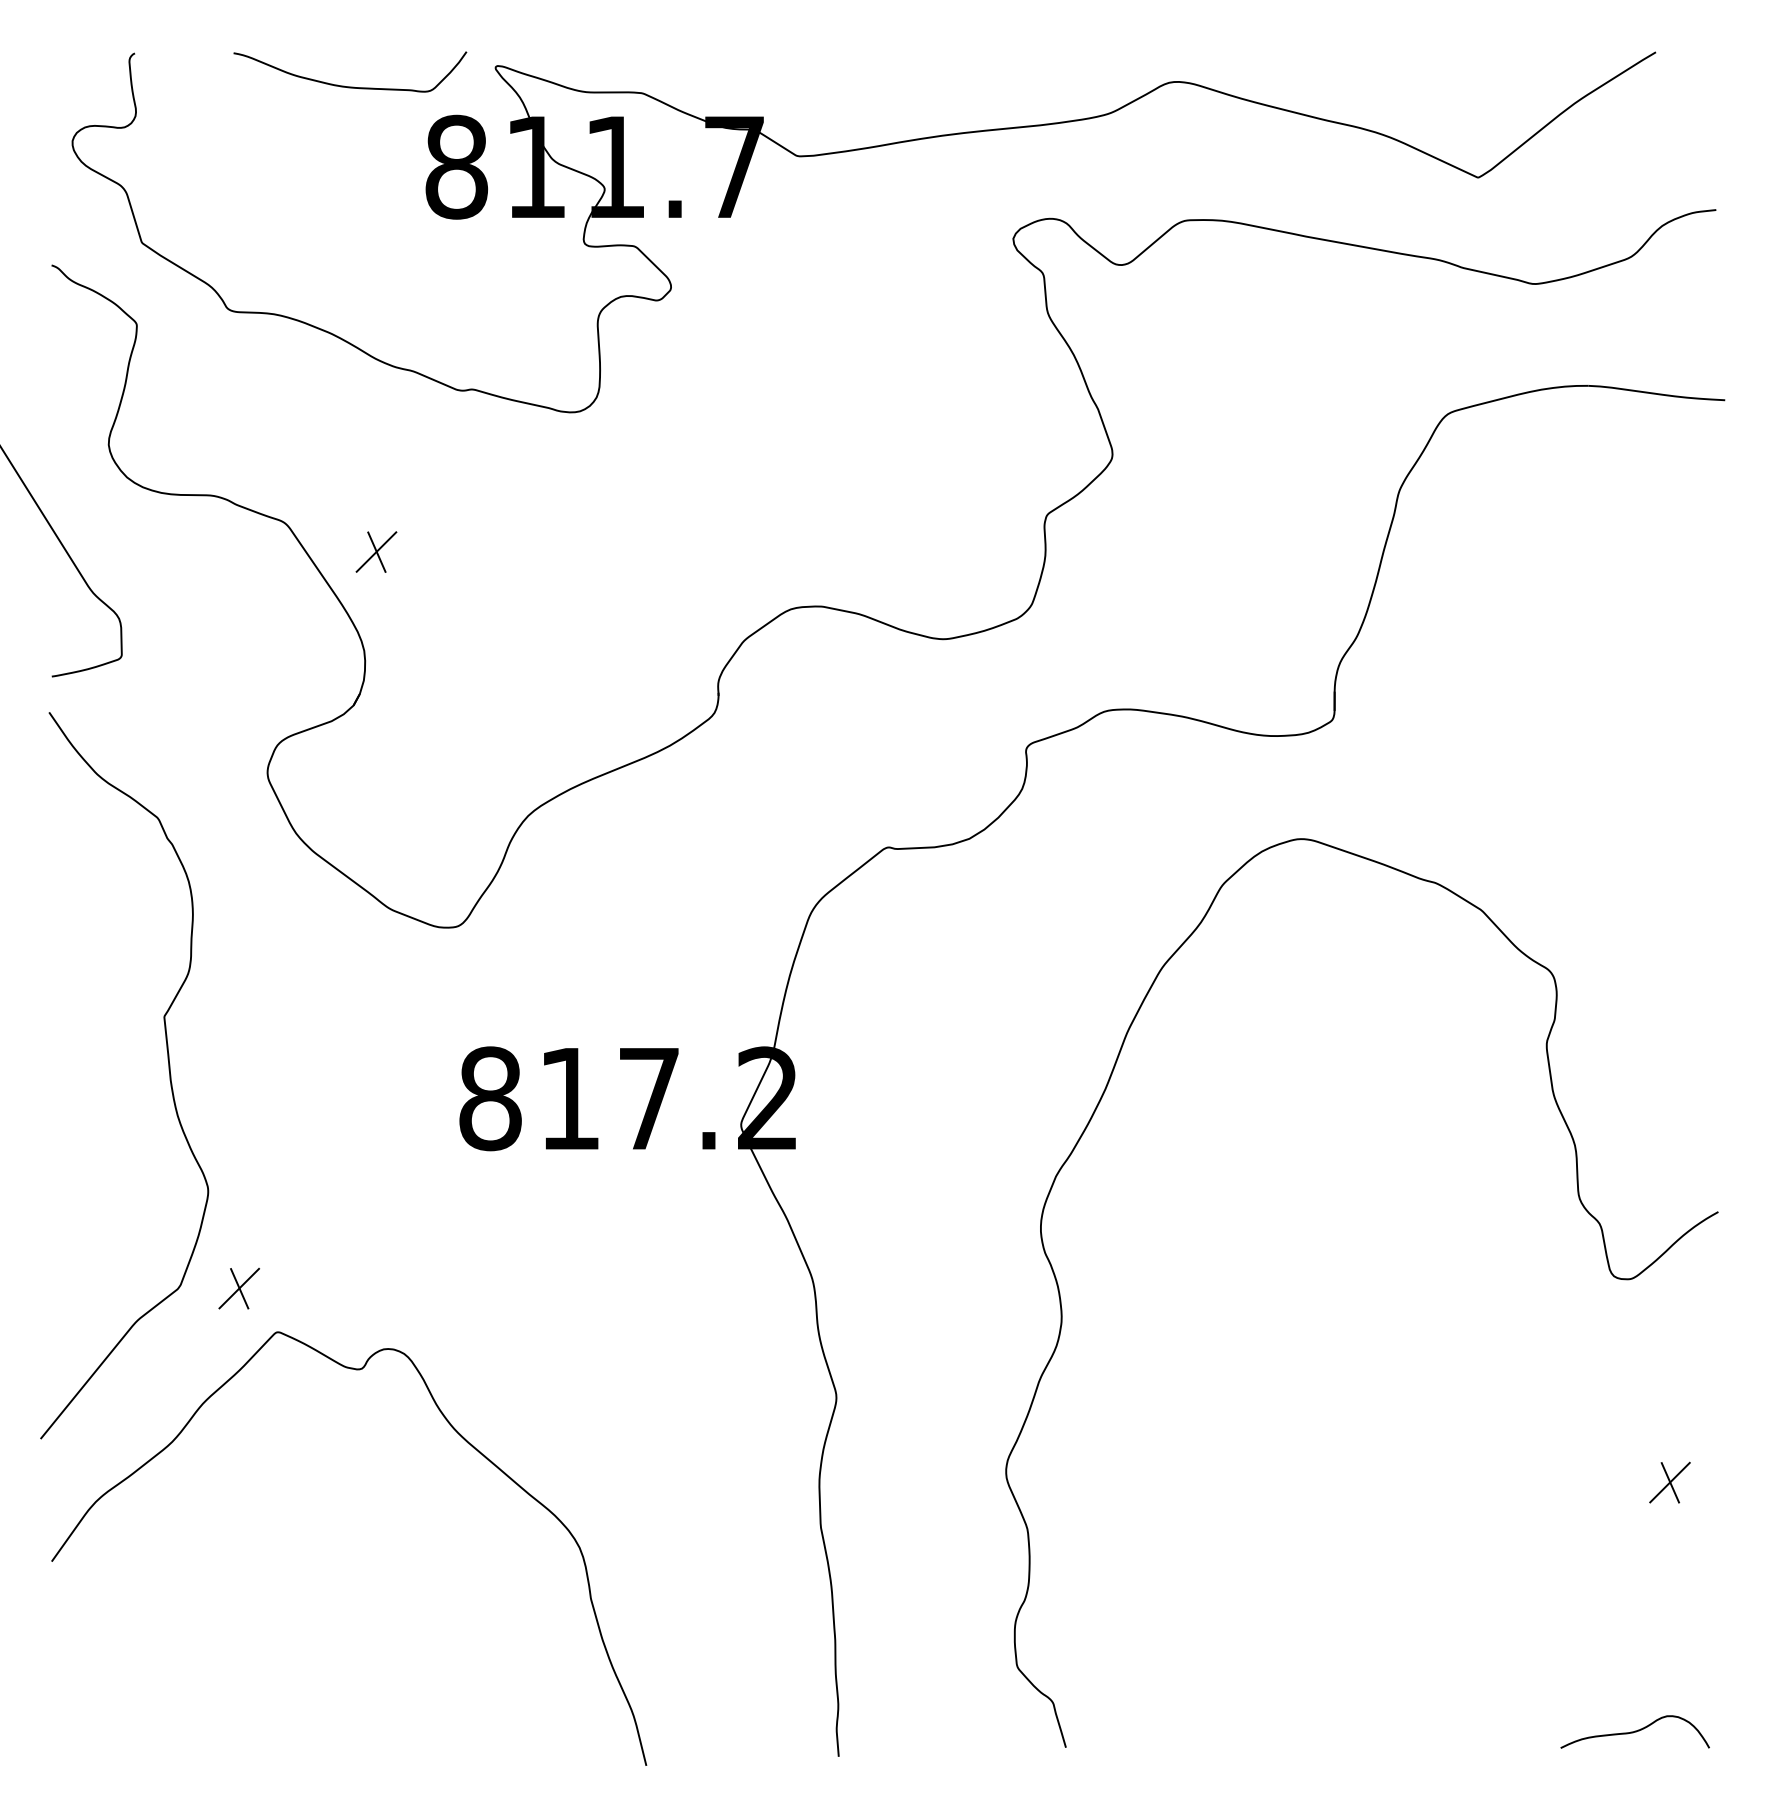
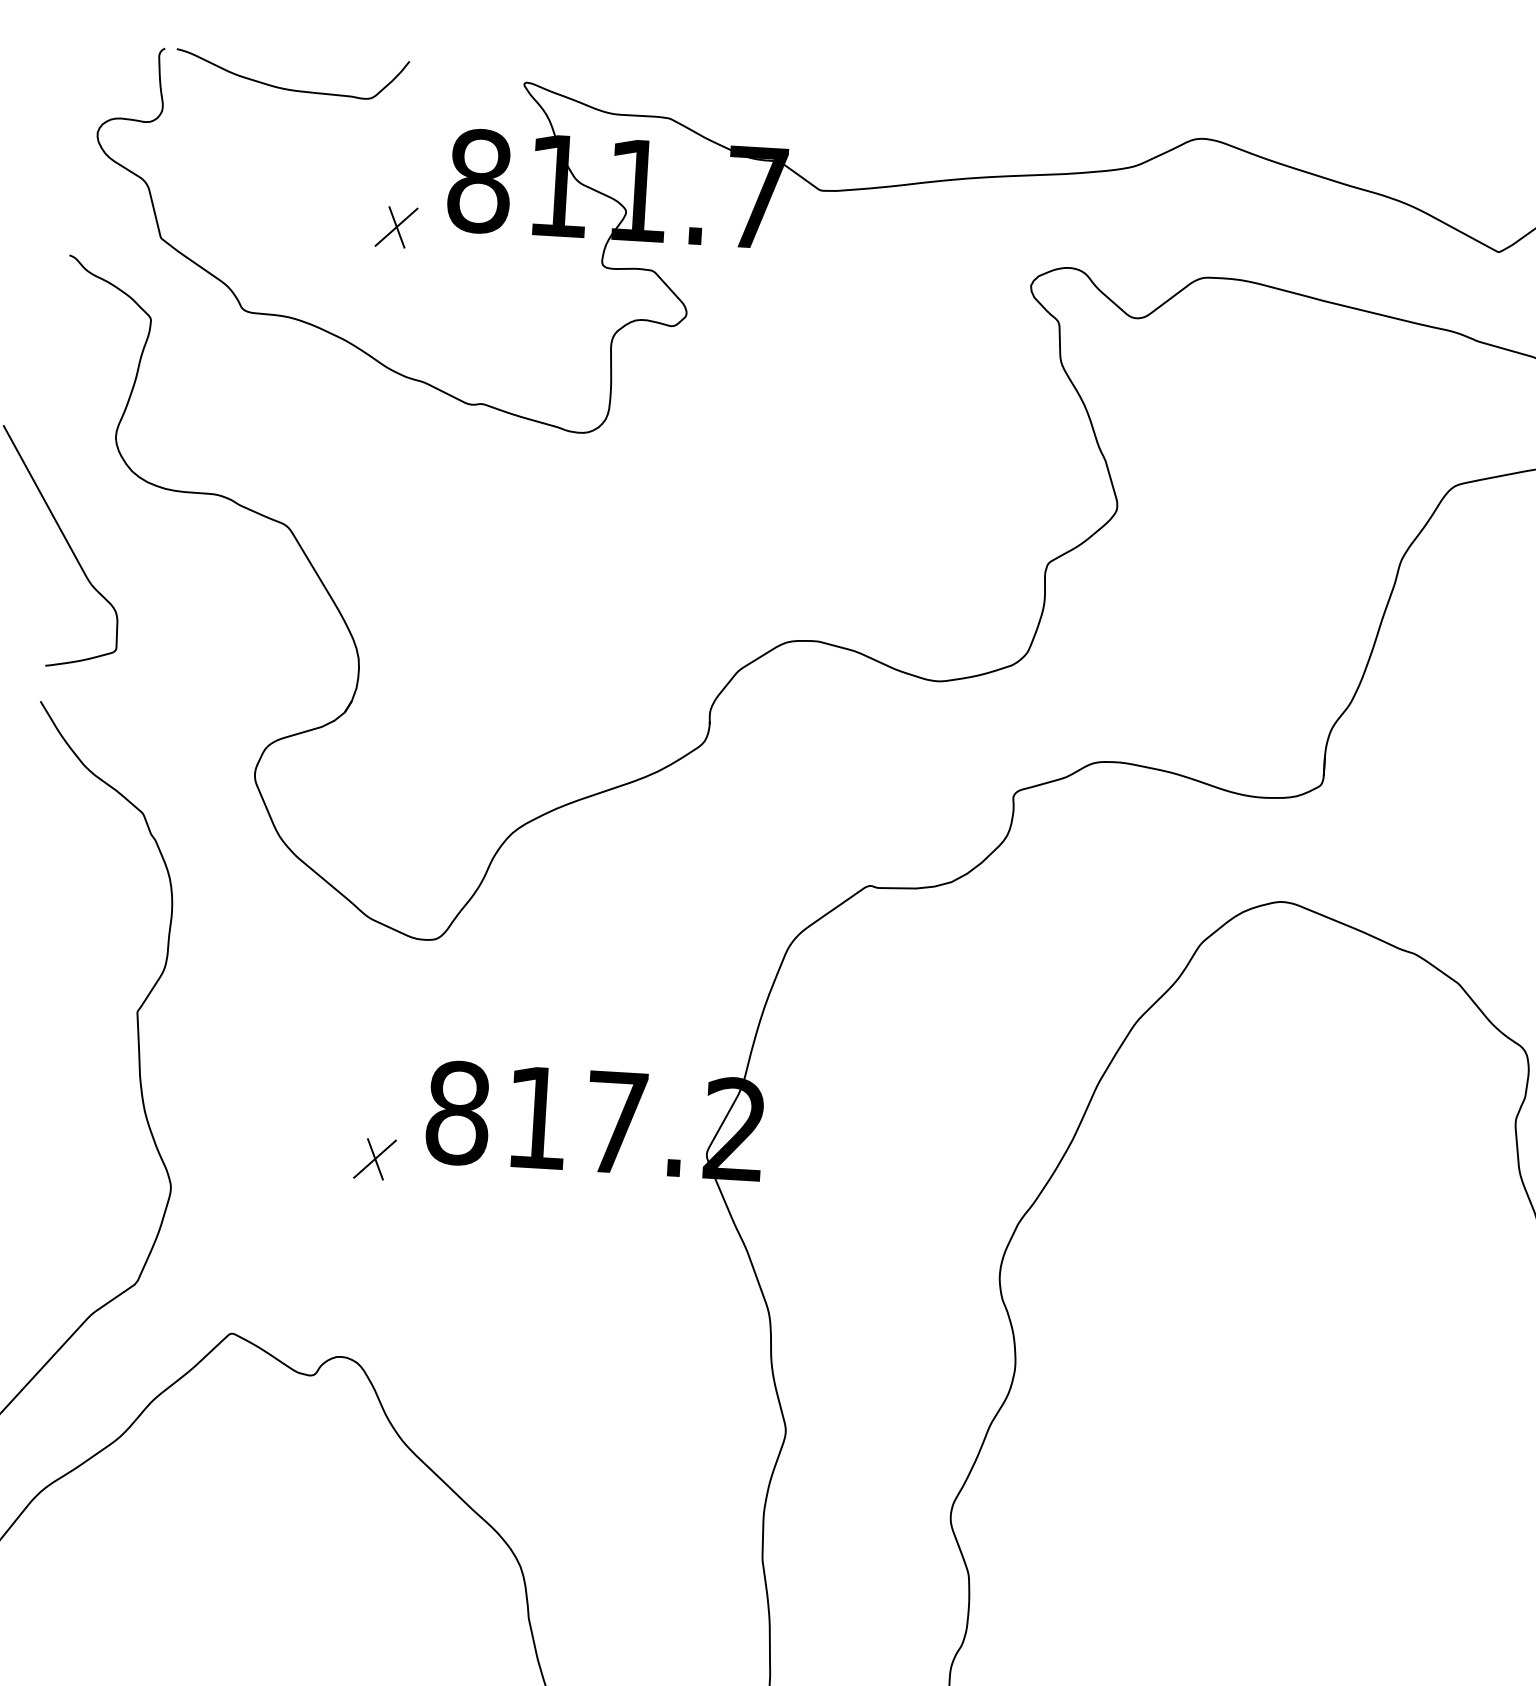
curve: (350, 86) -> (291, 89), moved
part: (376, 551) -> (396, 226), moved
part: (238, 1288) -> (374, 1159), moved

